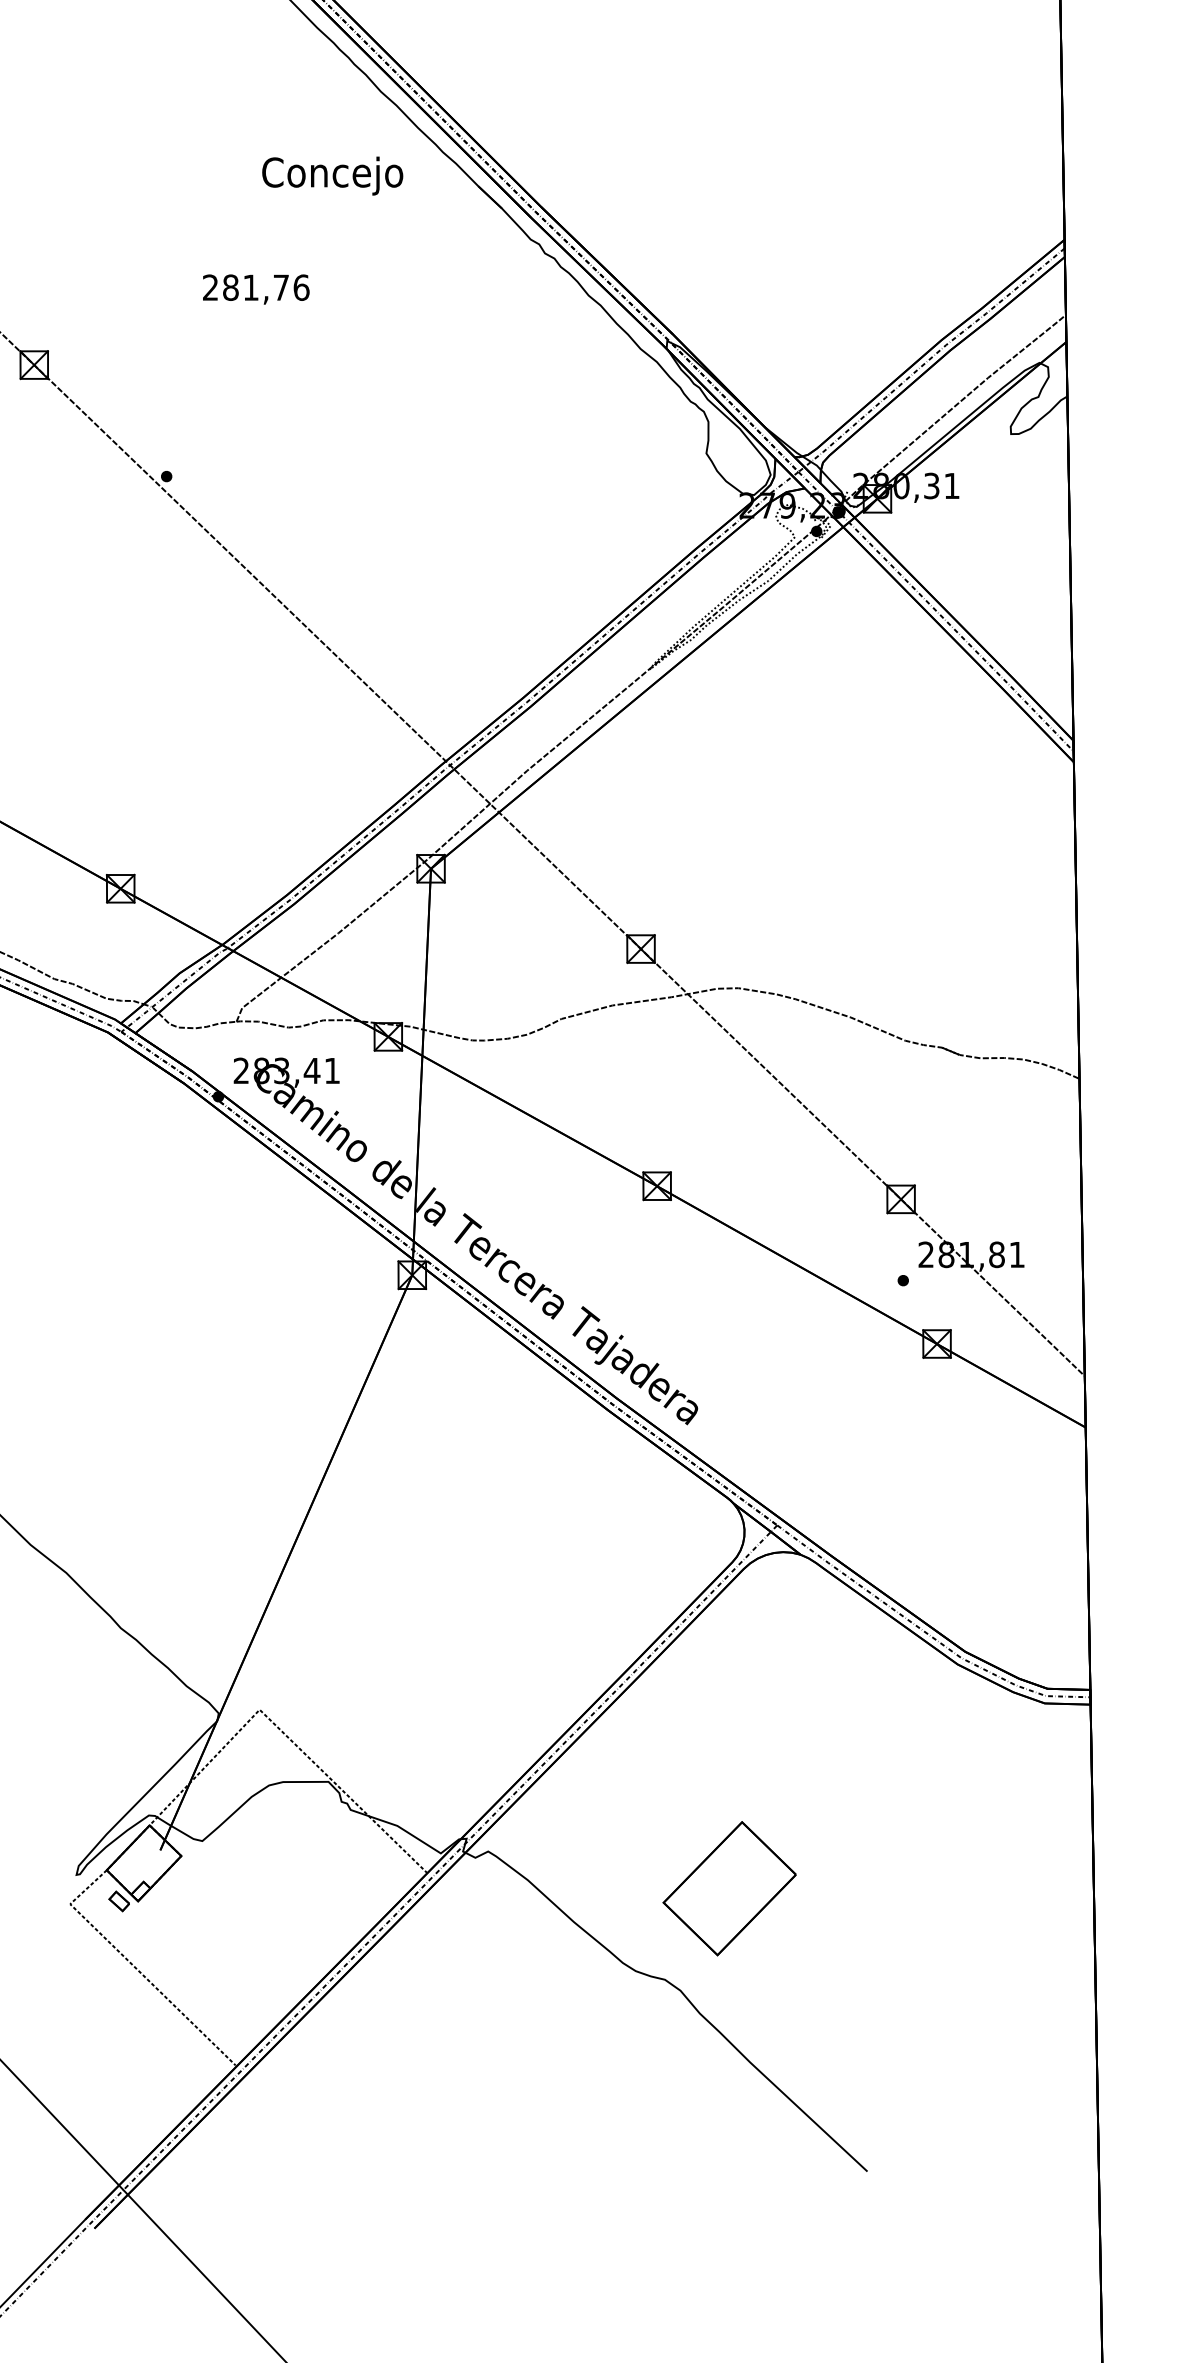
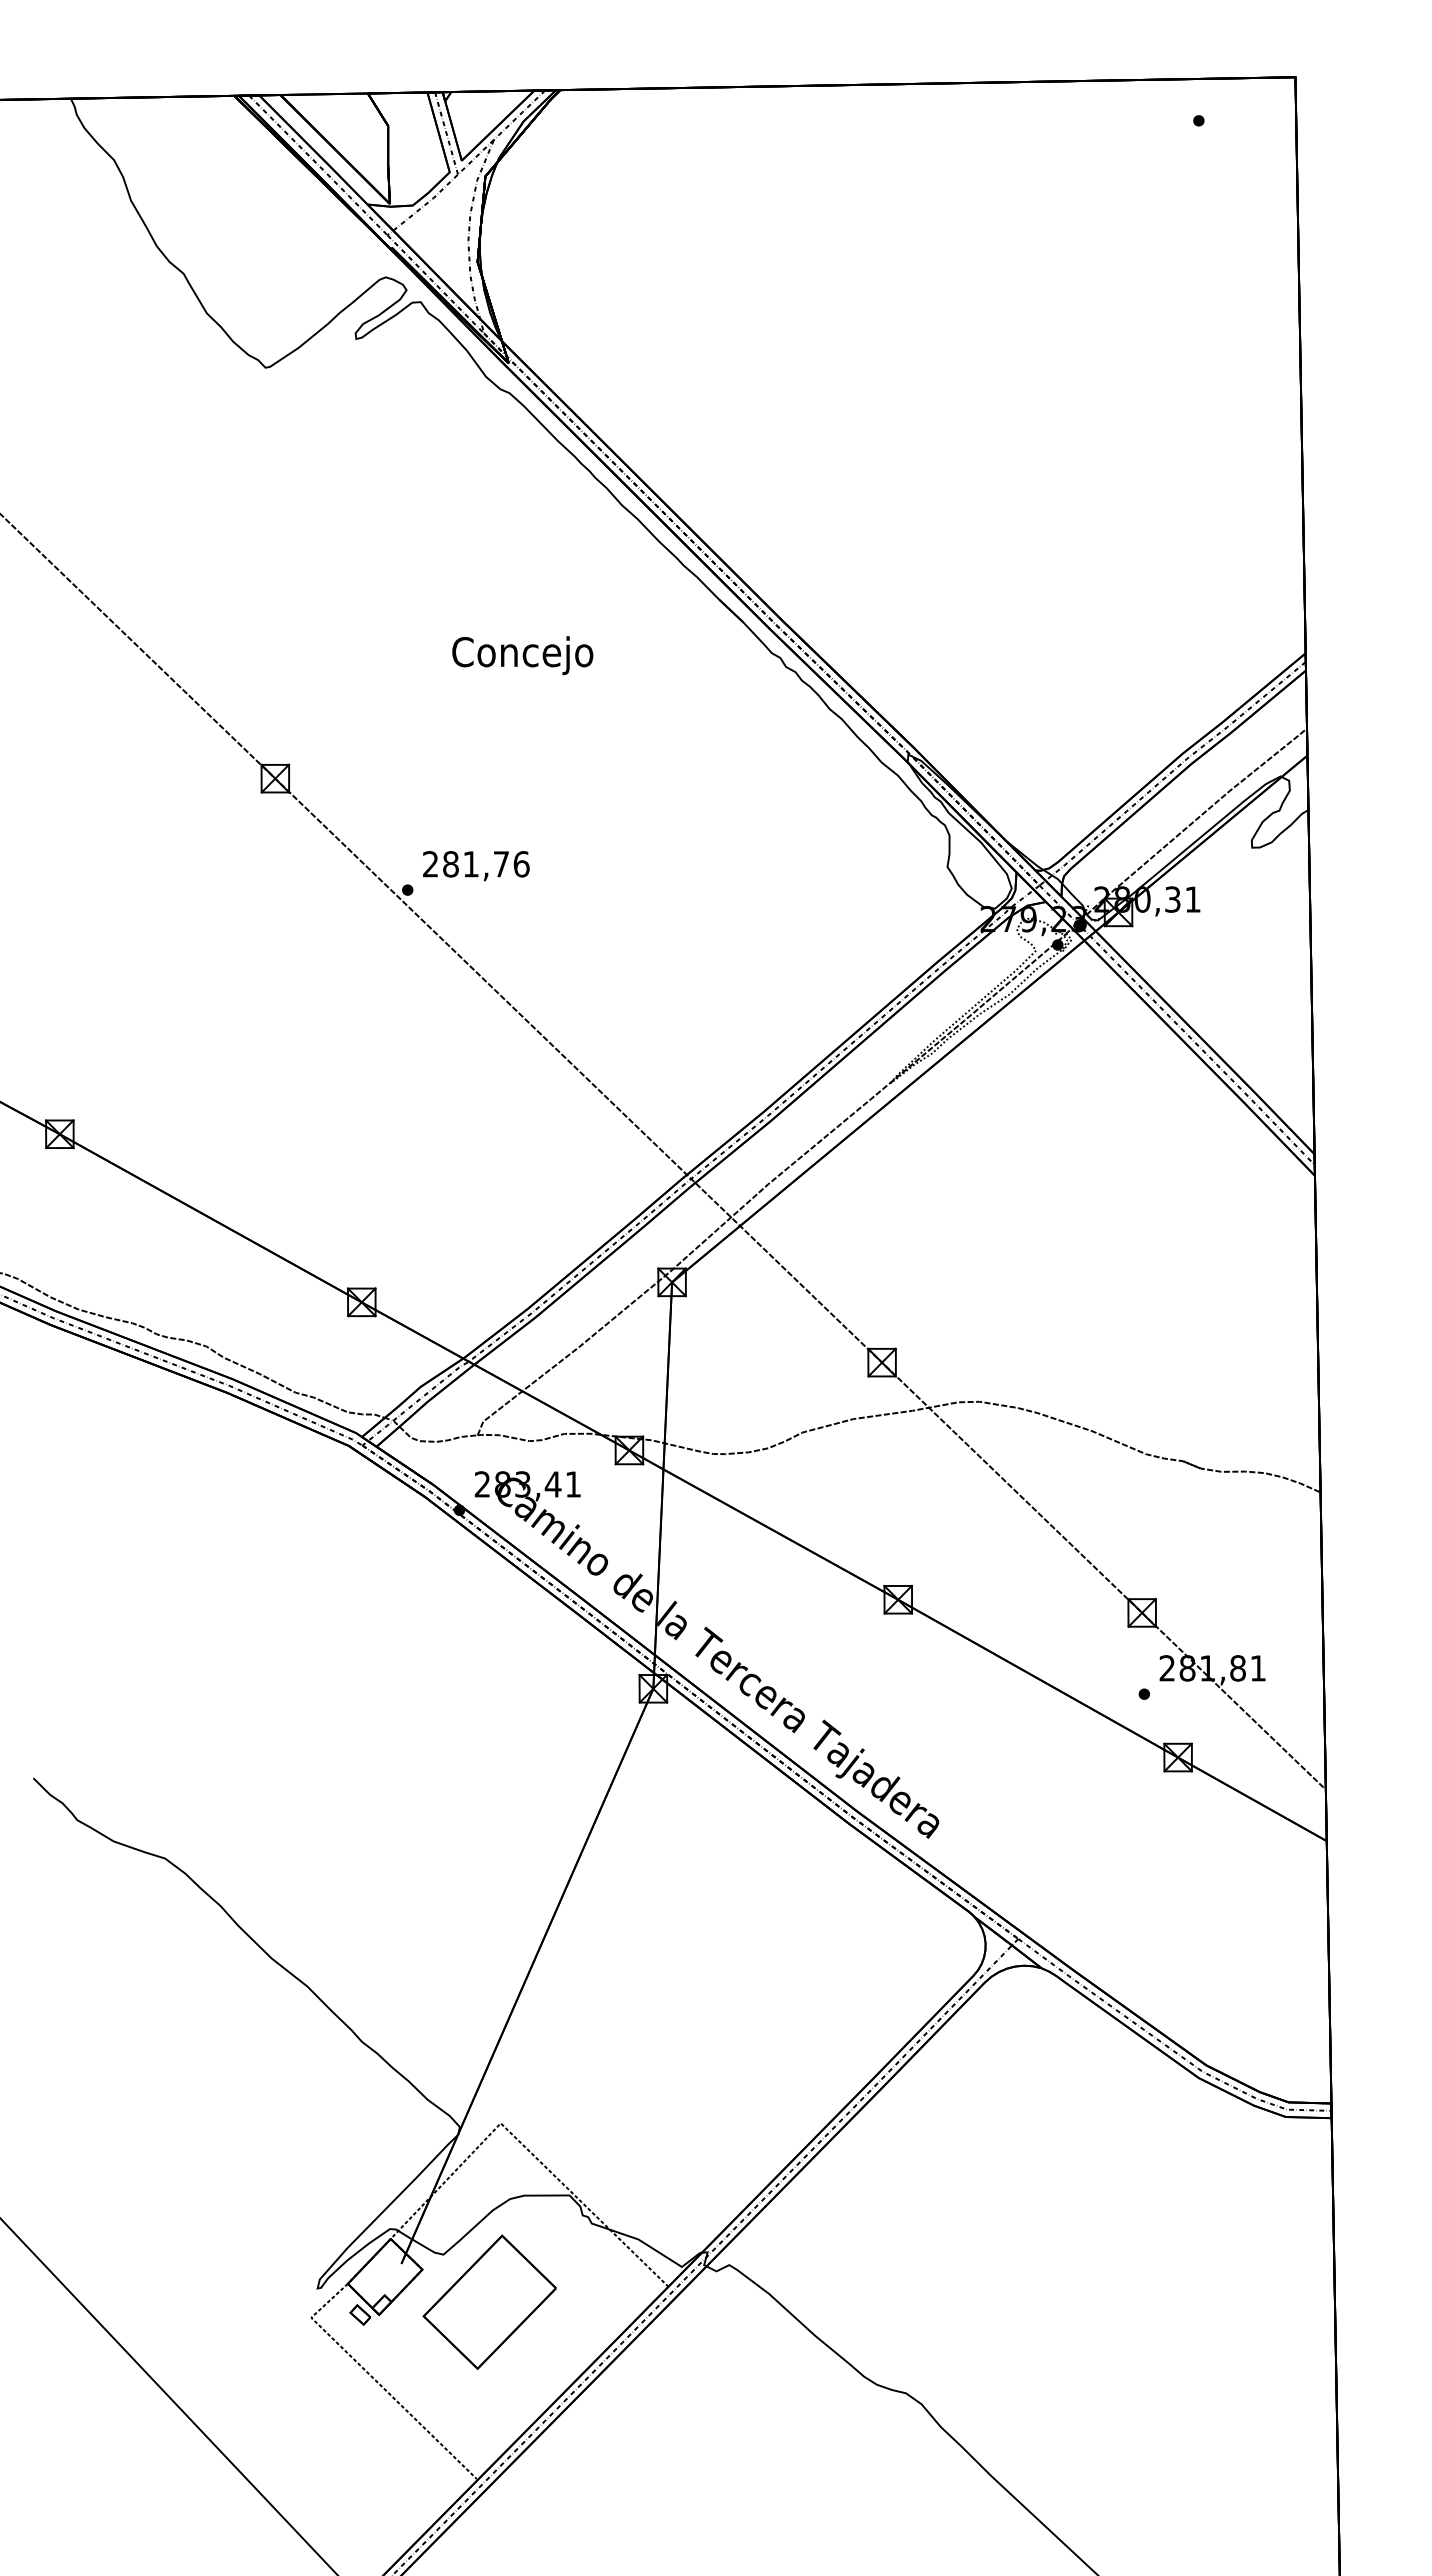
text: (332, 175) -> (522, 655), moved
text: (256, 289) -> (476, 866), moved
part: (729, 1887) -> (489, 2301), moved

